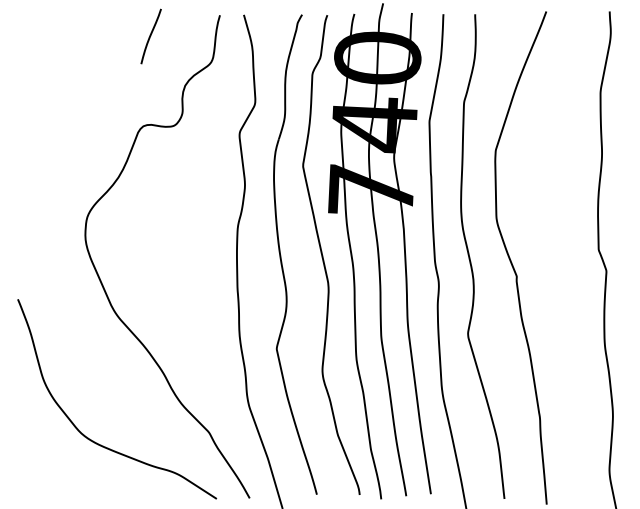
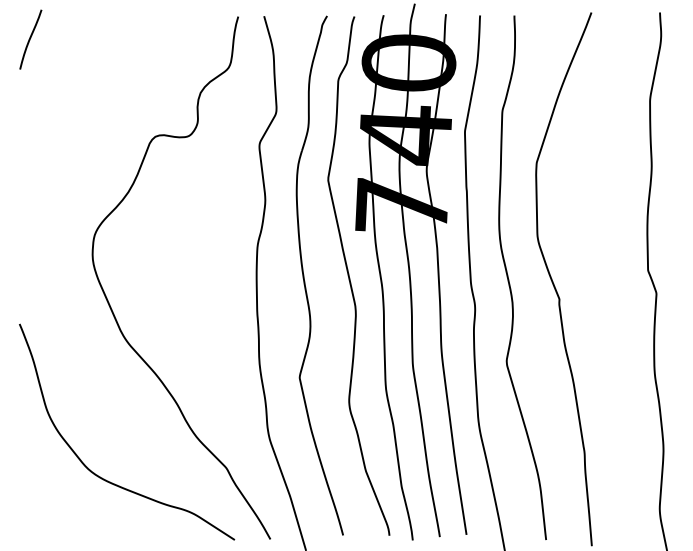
curve: (150, 36) -> (30, 39), moved

